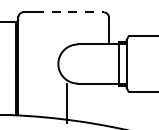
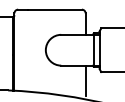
line: (70, 12) -> (55, 9), dashed -> solid
line: (66, 102) -> (85, 80), moved

